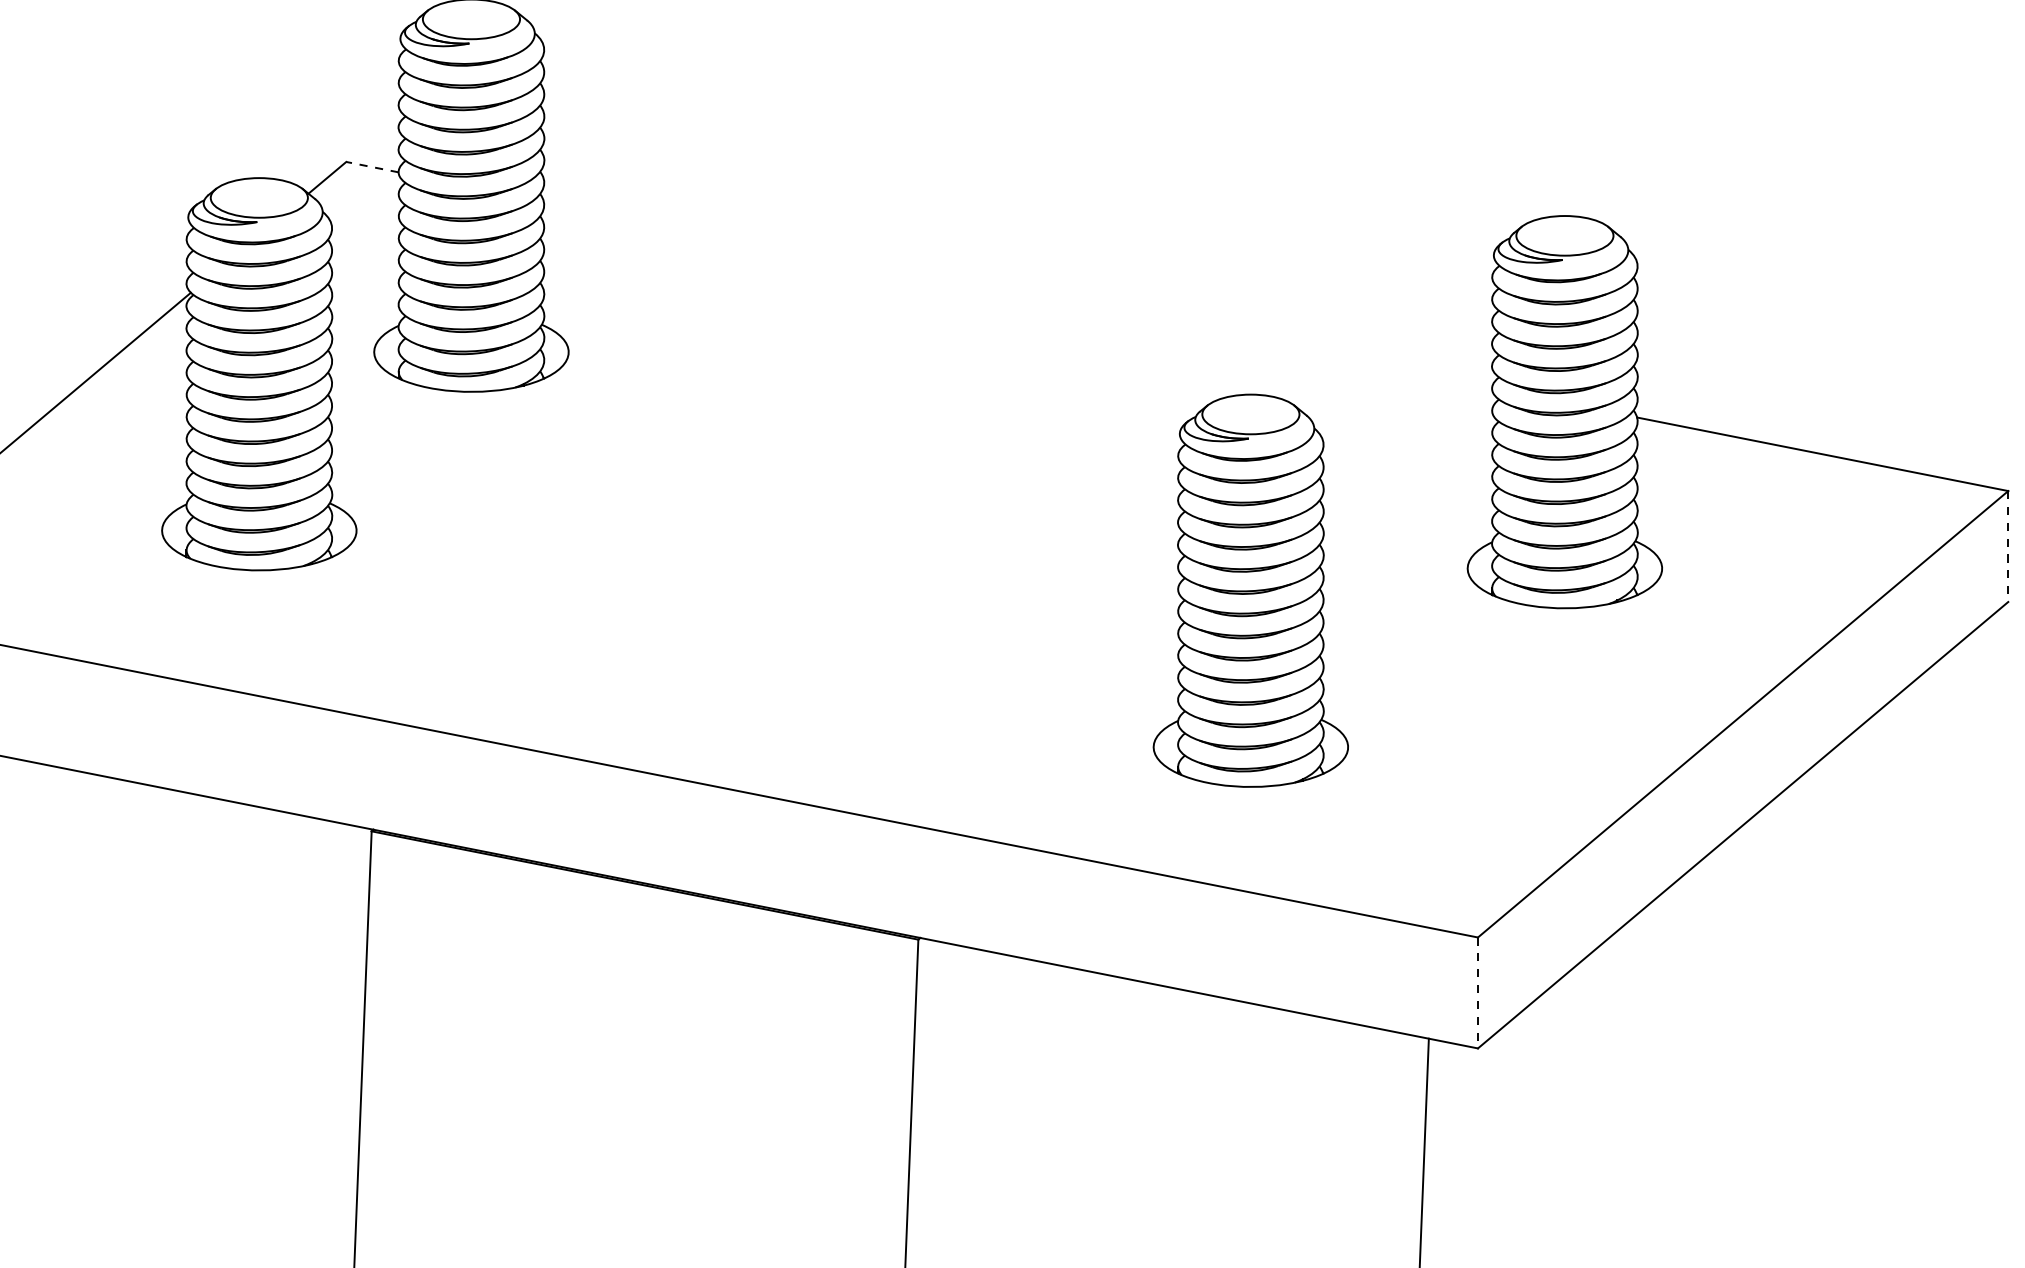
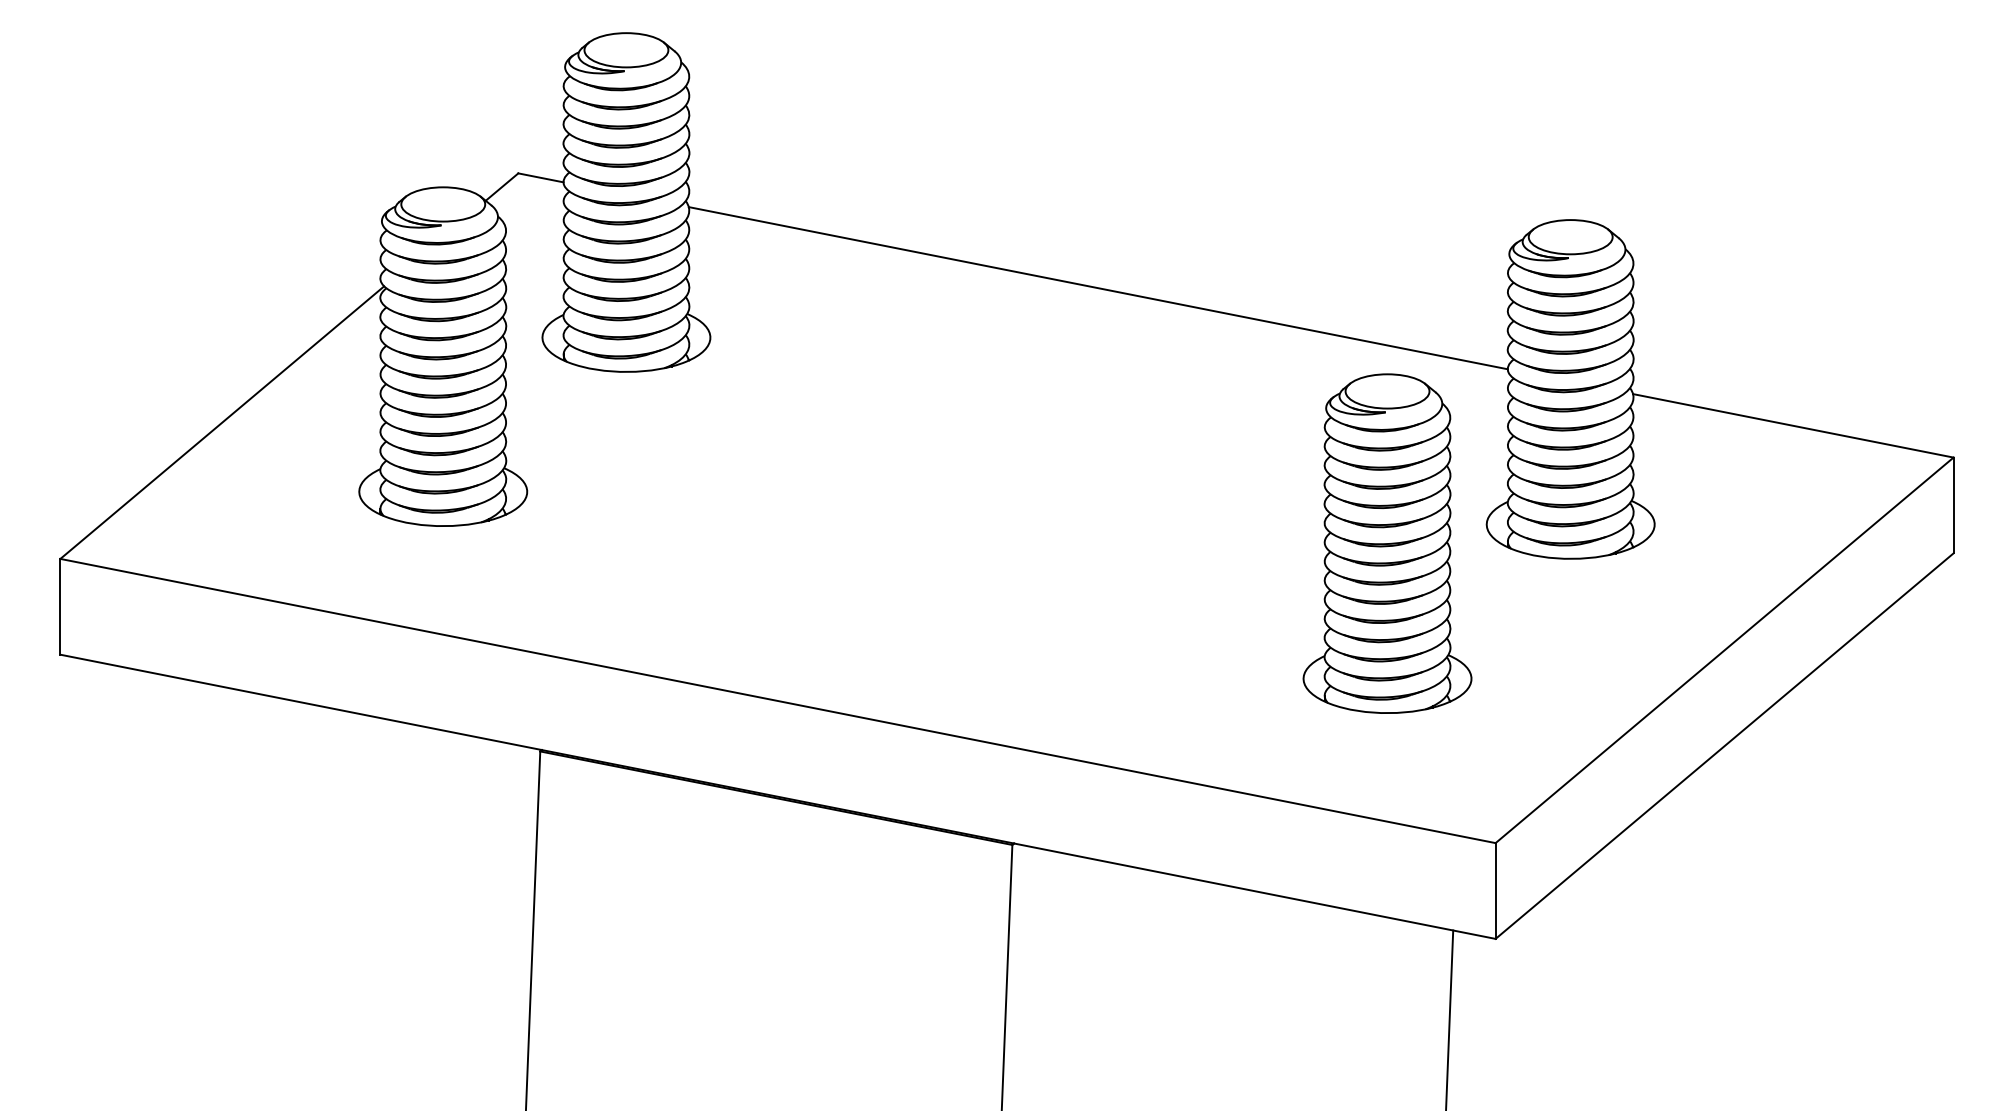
line: (371, 166) -> (540, 177), dashed -> solid
line: (1016, 295) -> (1097, 288), added
line: (2008, 546) -> (1953, 505), dashed -> solid
part: (1250, 590) -> (1387, 543), moved
line: (1477, 993) -> (1495, 891), dashed -> solid

